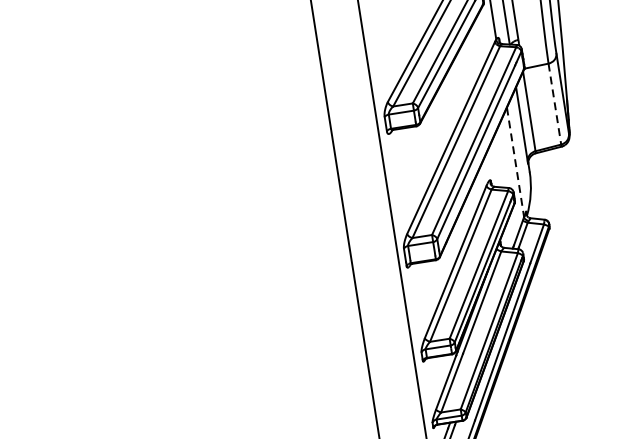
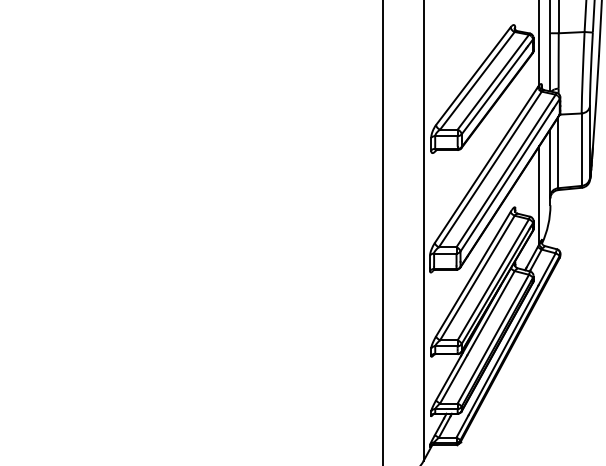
line: (554, 105) -> (581, 150), dashed -> solid
line: (515, 162) -> (539, 195), dashed -> solid

